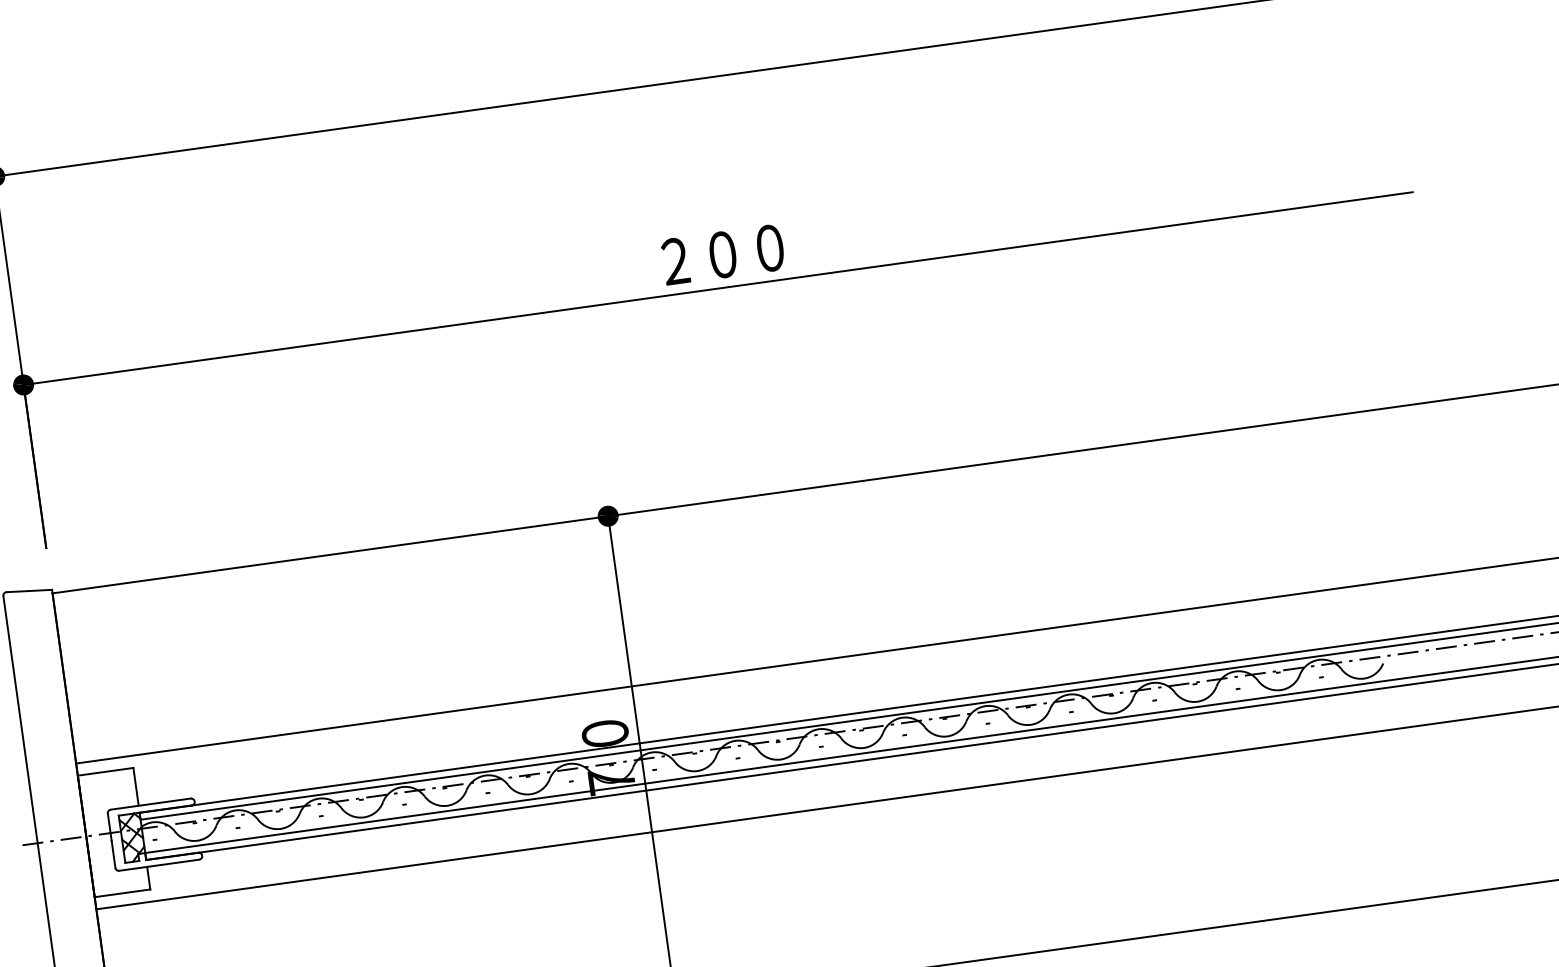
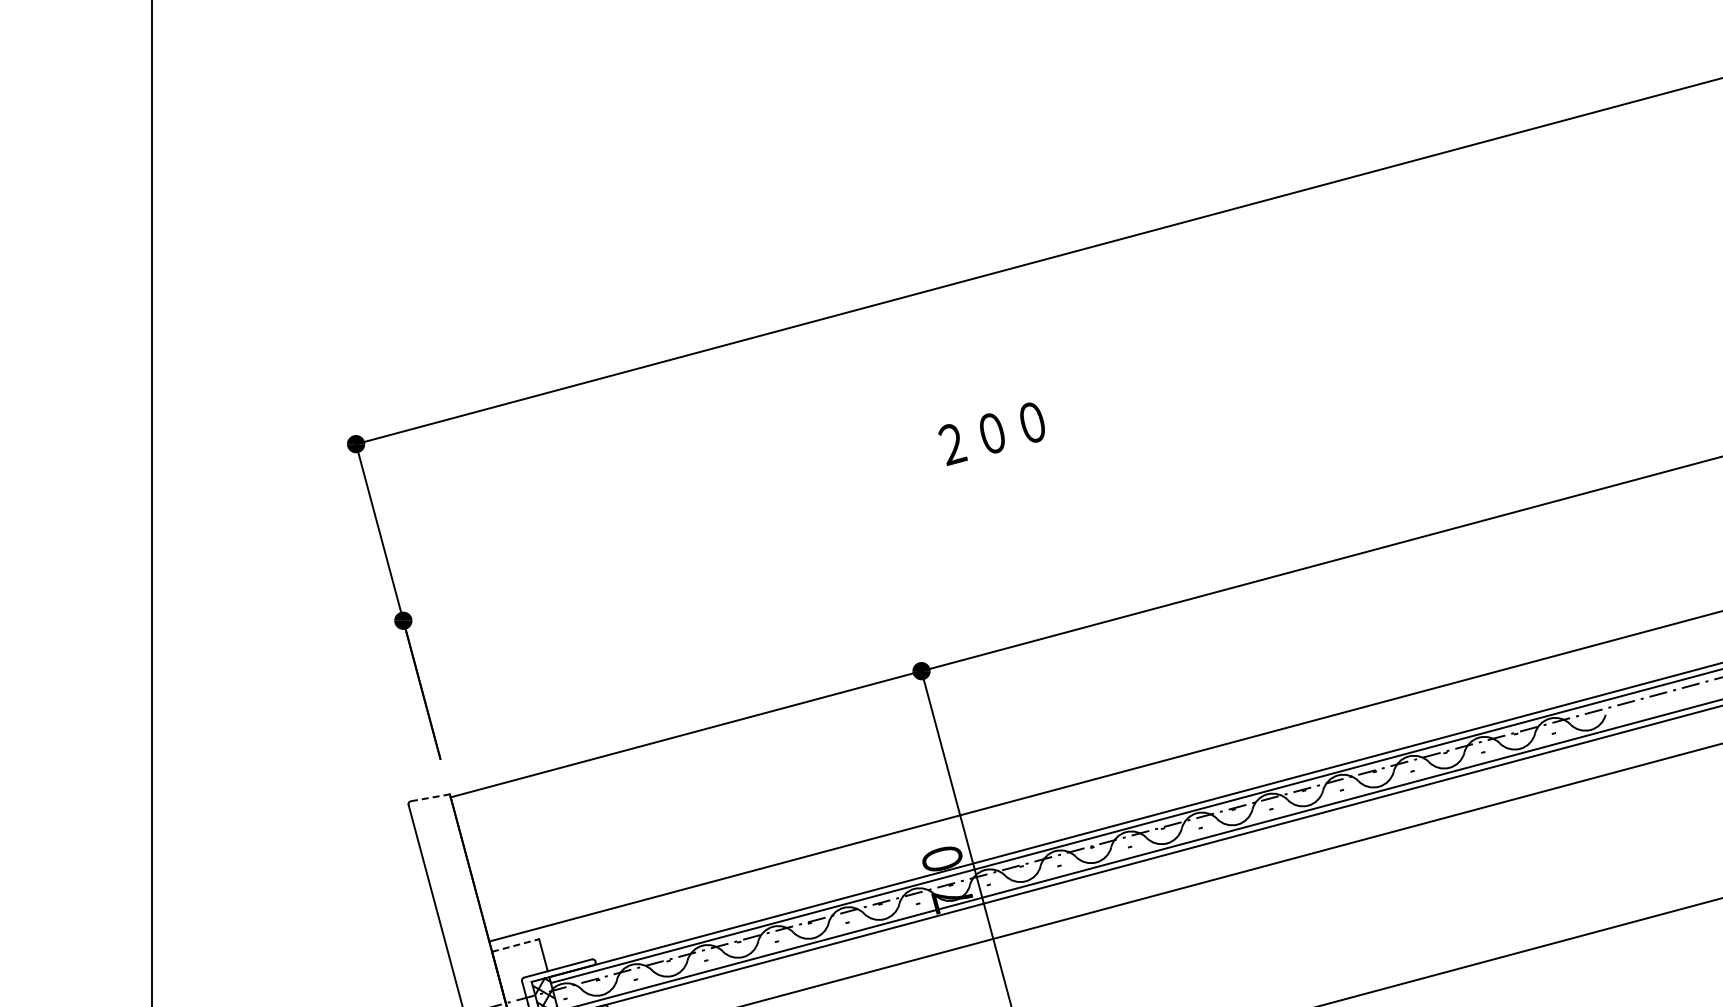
line: (717, 287) -> (991, 462), removed
line: (29, 590) -> (430, 797), solid -> dashed
line: (106, 771) -> (516, 945), solid -> dashed

